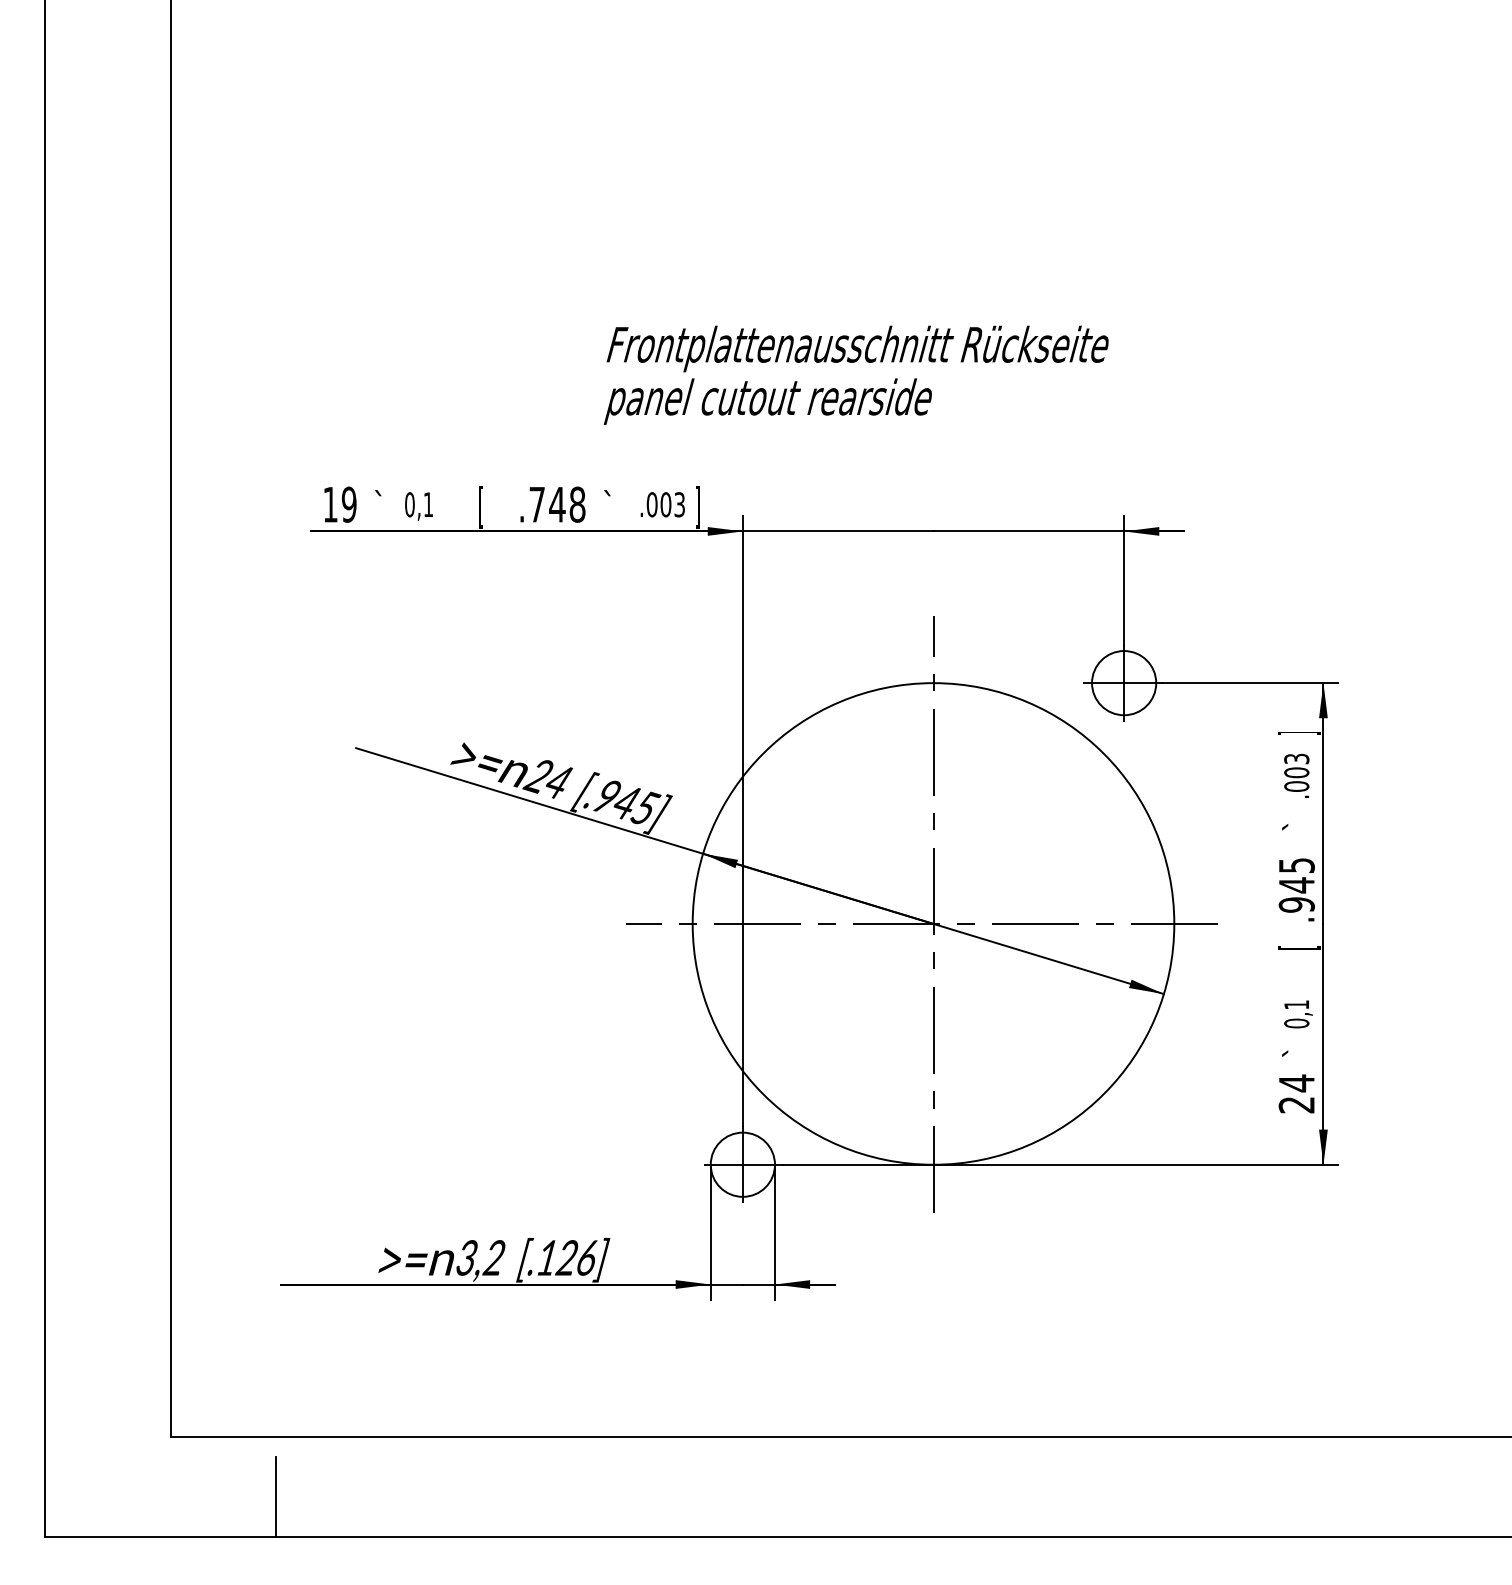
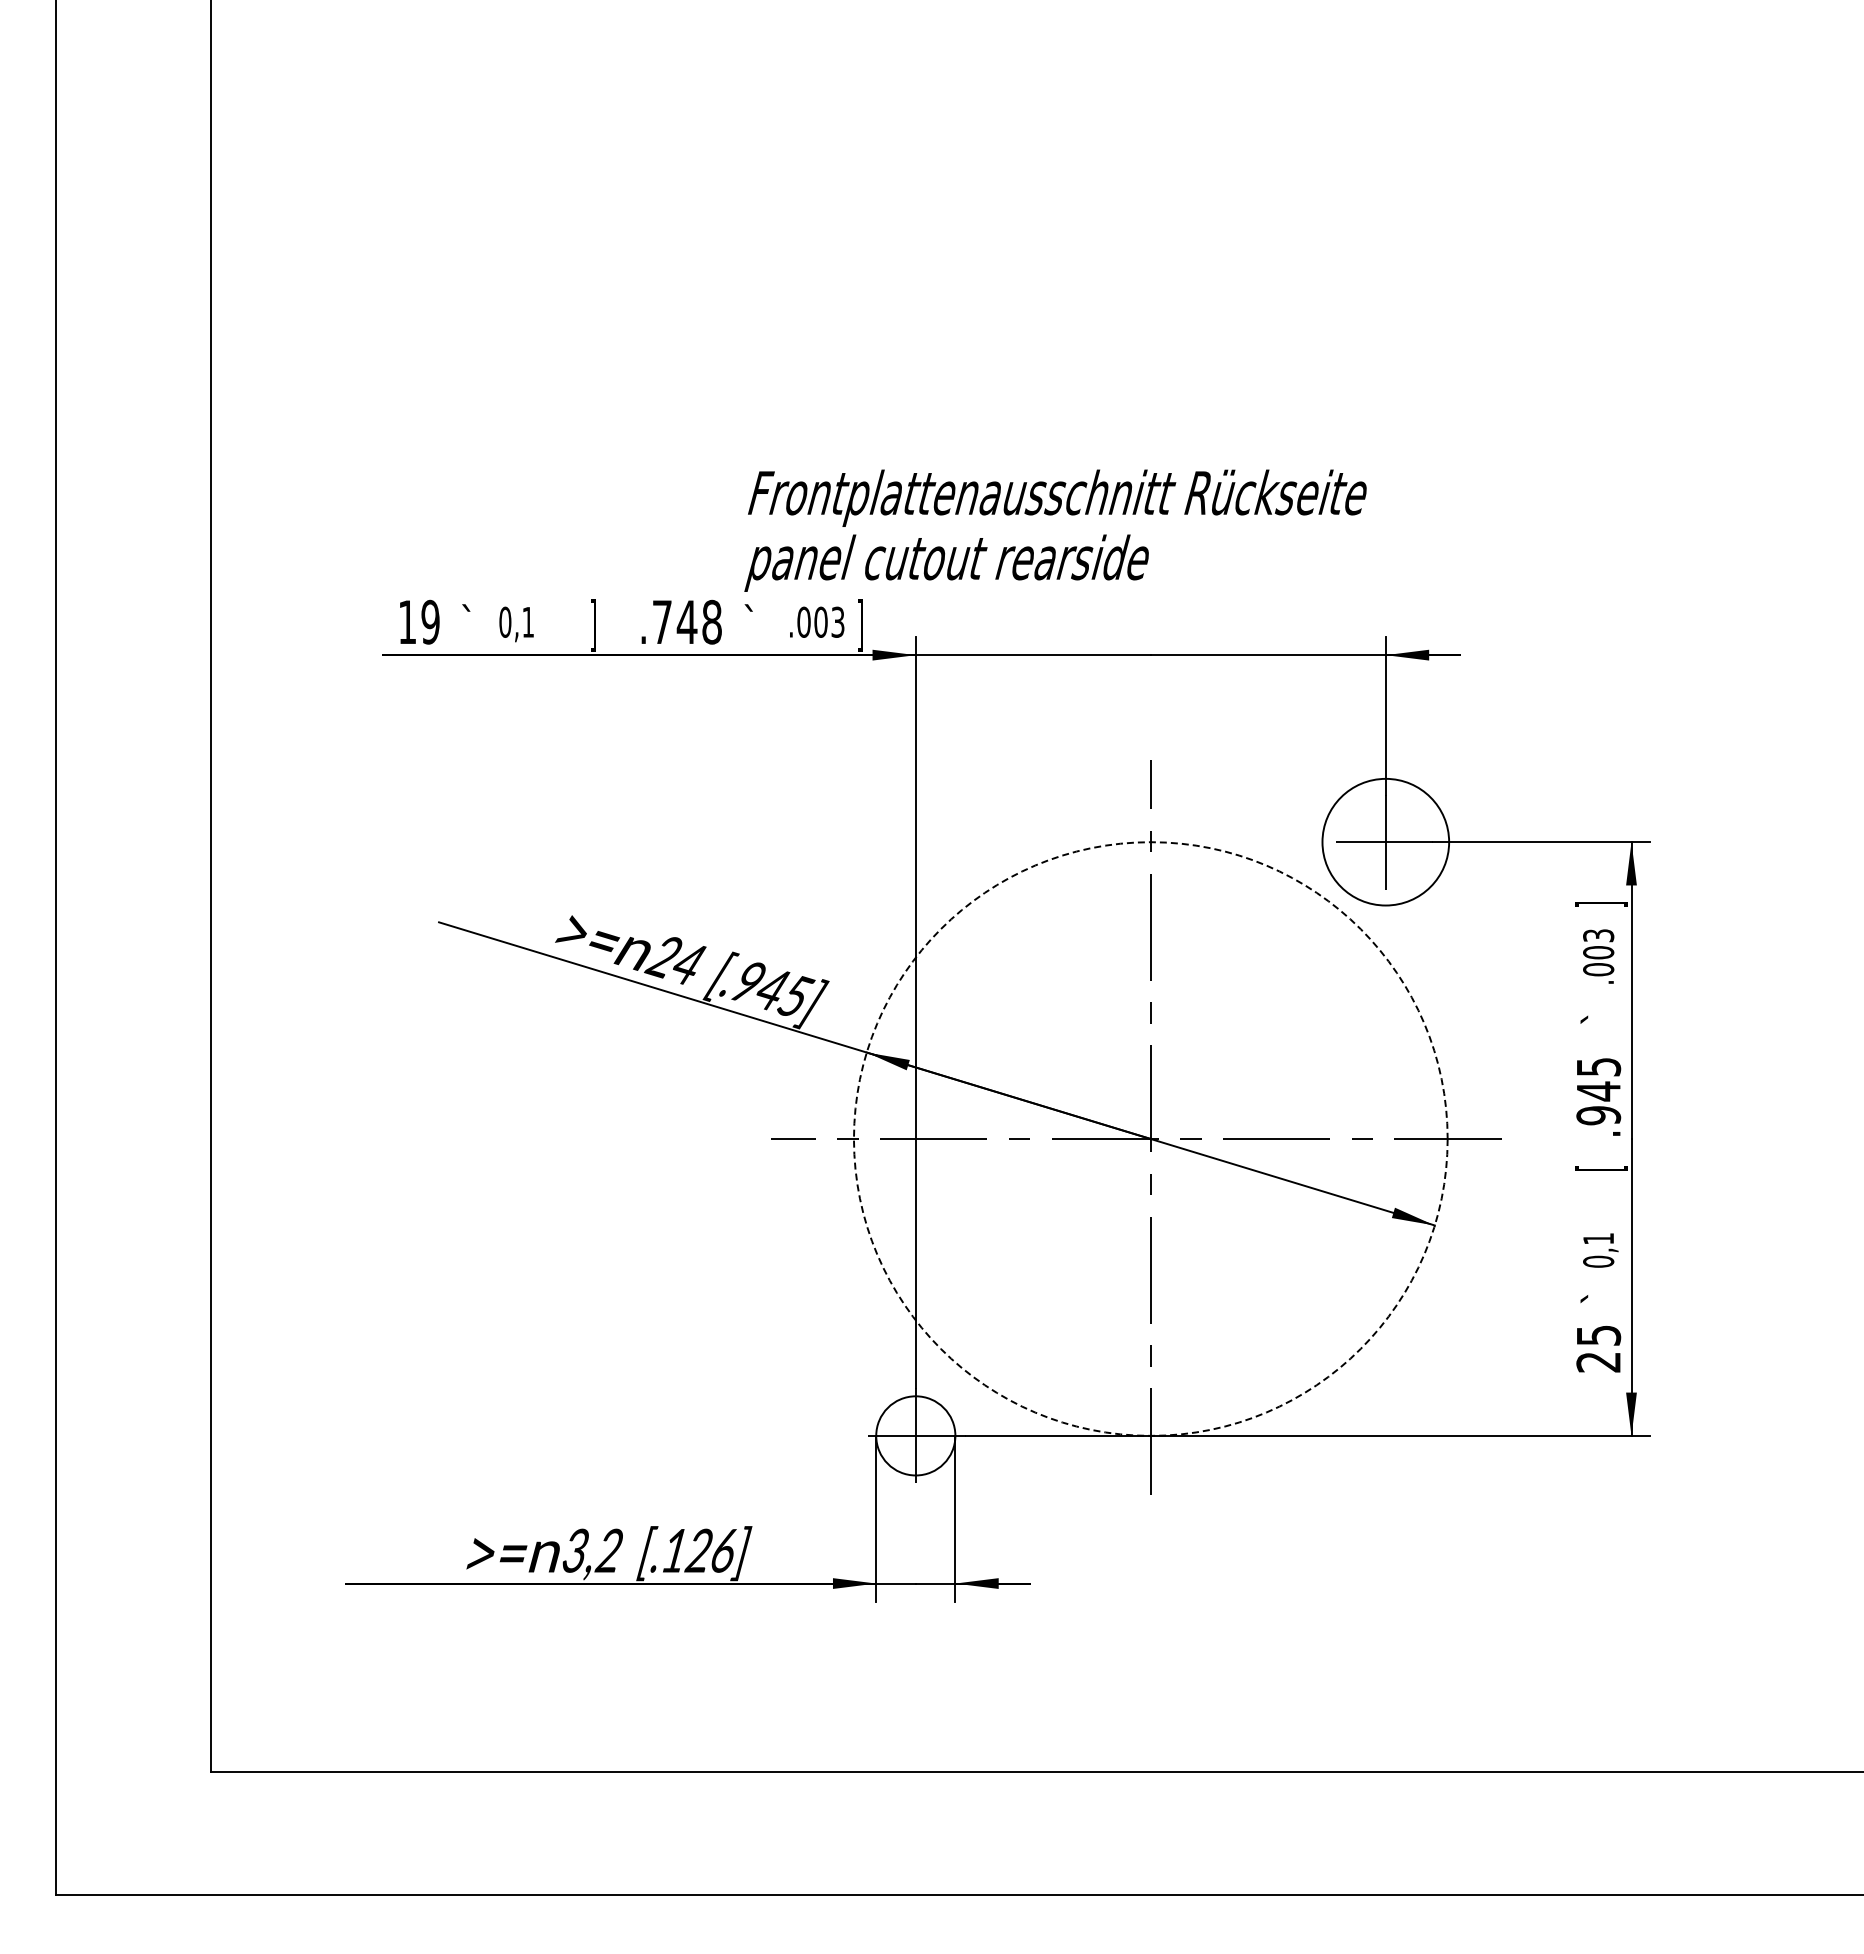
text: (856, 375) -> (1055, 530), moved
text: (481, 507) -> (593, 625), [ -> ]
circle: (1123, 682) -> (1385, 841), size x1.6
circle: (933, 923) -> (1150, 1138), solid -> dashed
text: (1297, 1083) -> (1599, 1335), 24 -> 25
line: (276, 1497) -> (340, 1845), removed

